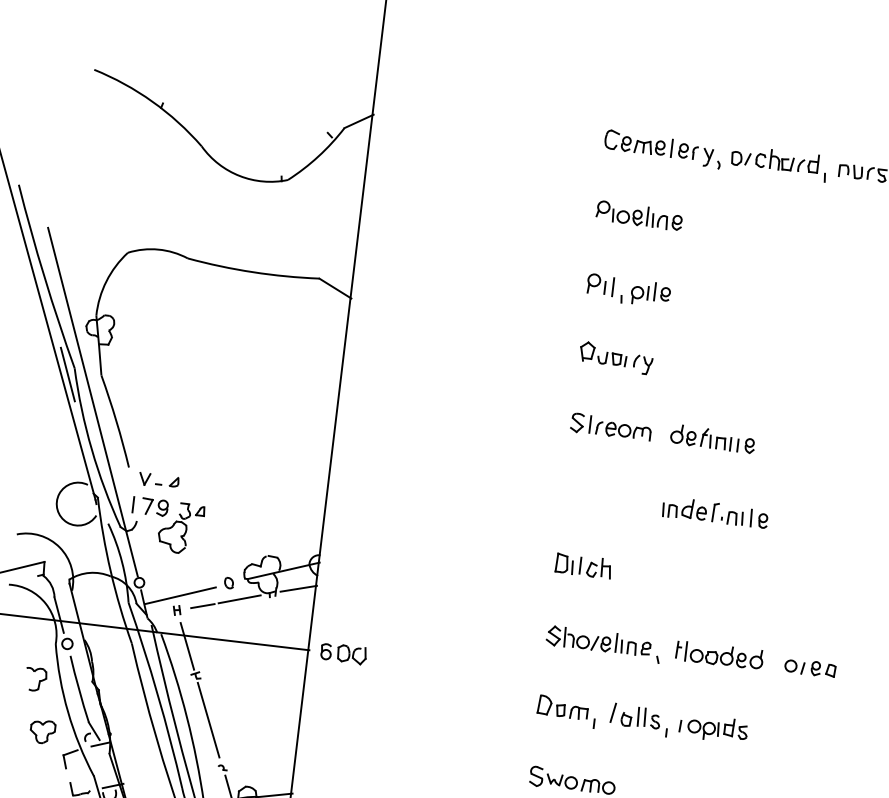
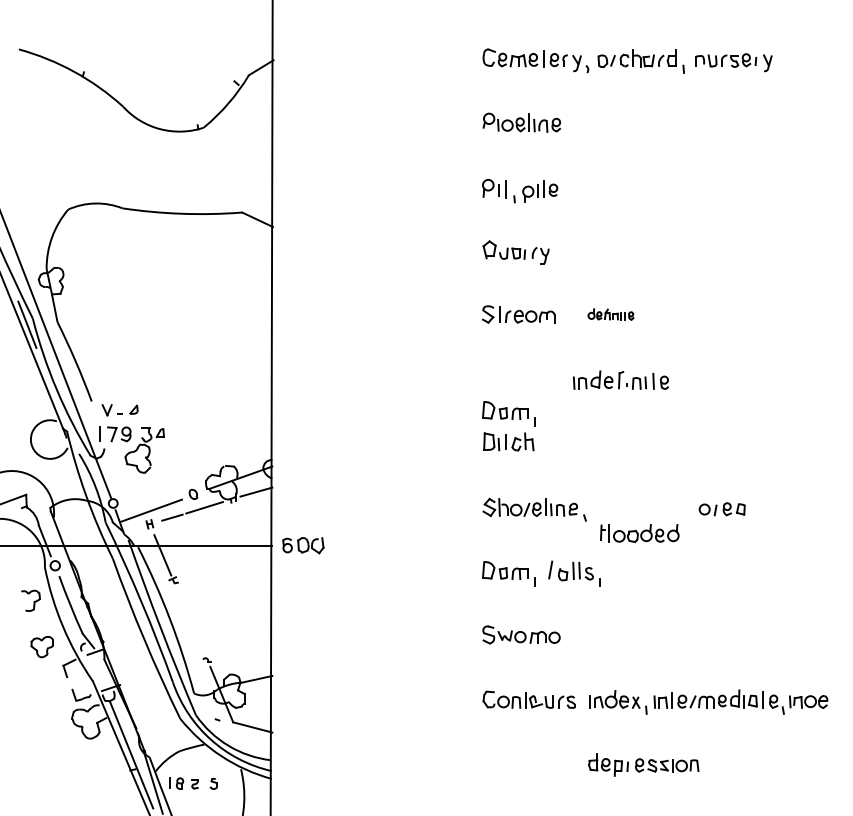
part: (712, 438) -> (610, 314), size x0.6
part: (587, 534) -> (508, 413), added
part: (719, 655) -> (639, 533), moved
line: (208, 719) -> (189, 618), removed
part: (712, 728) -> (641, 573), removed

